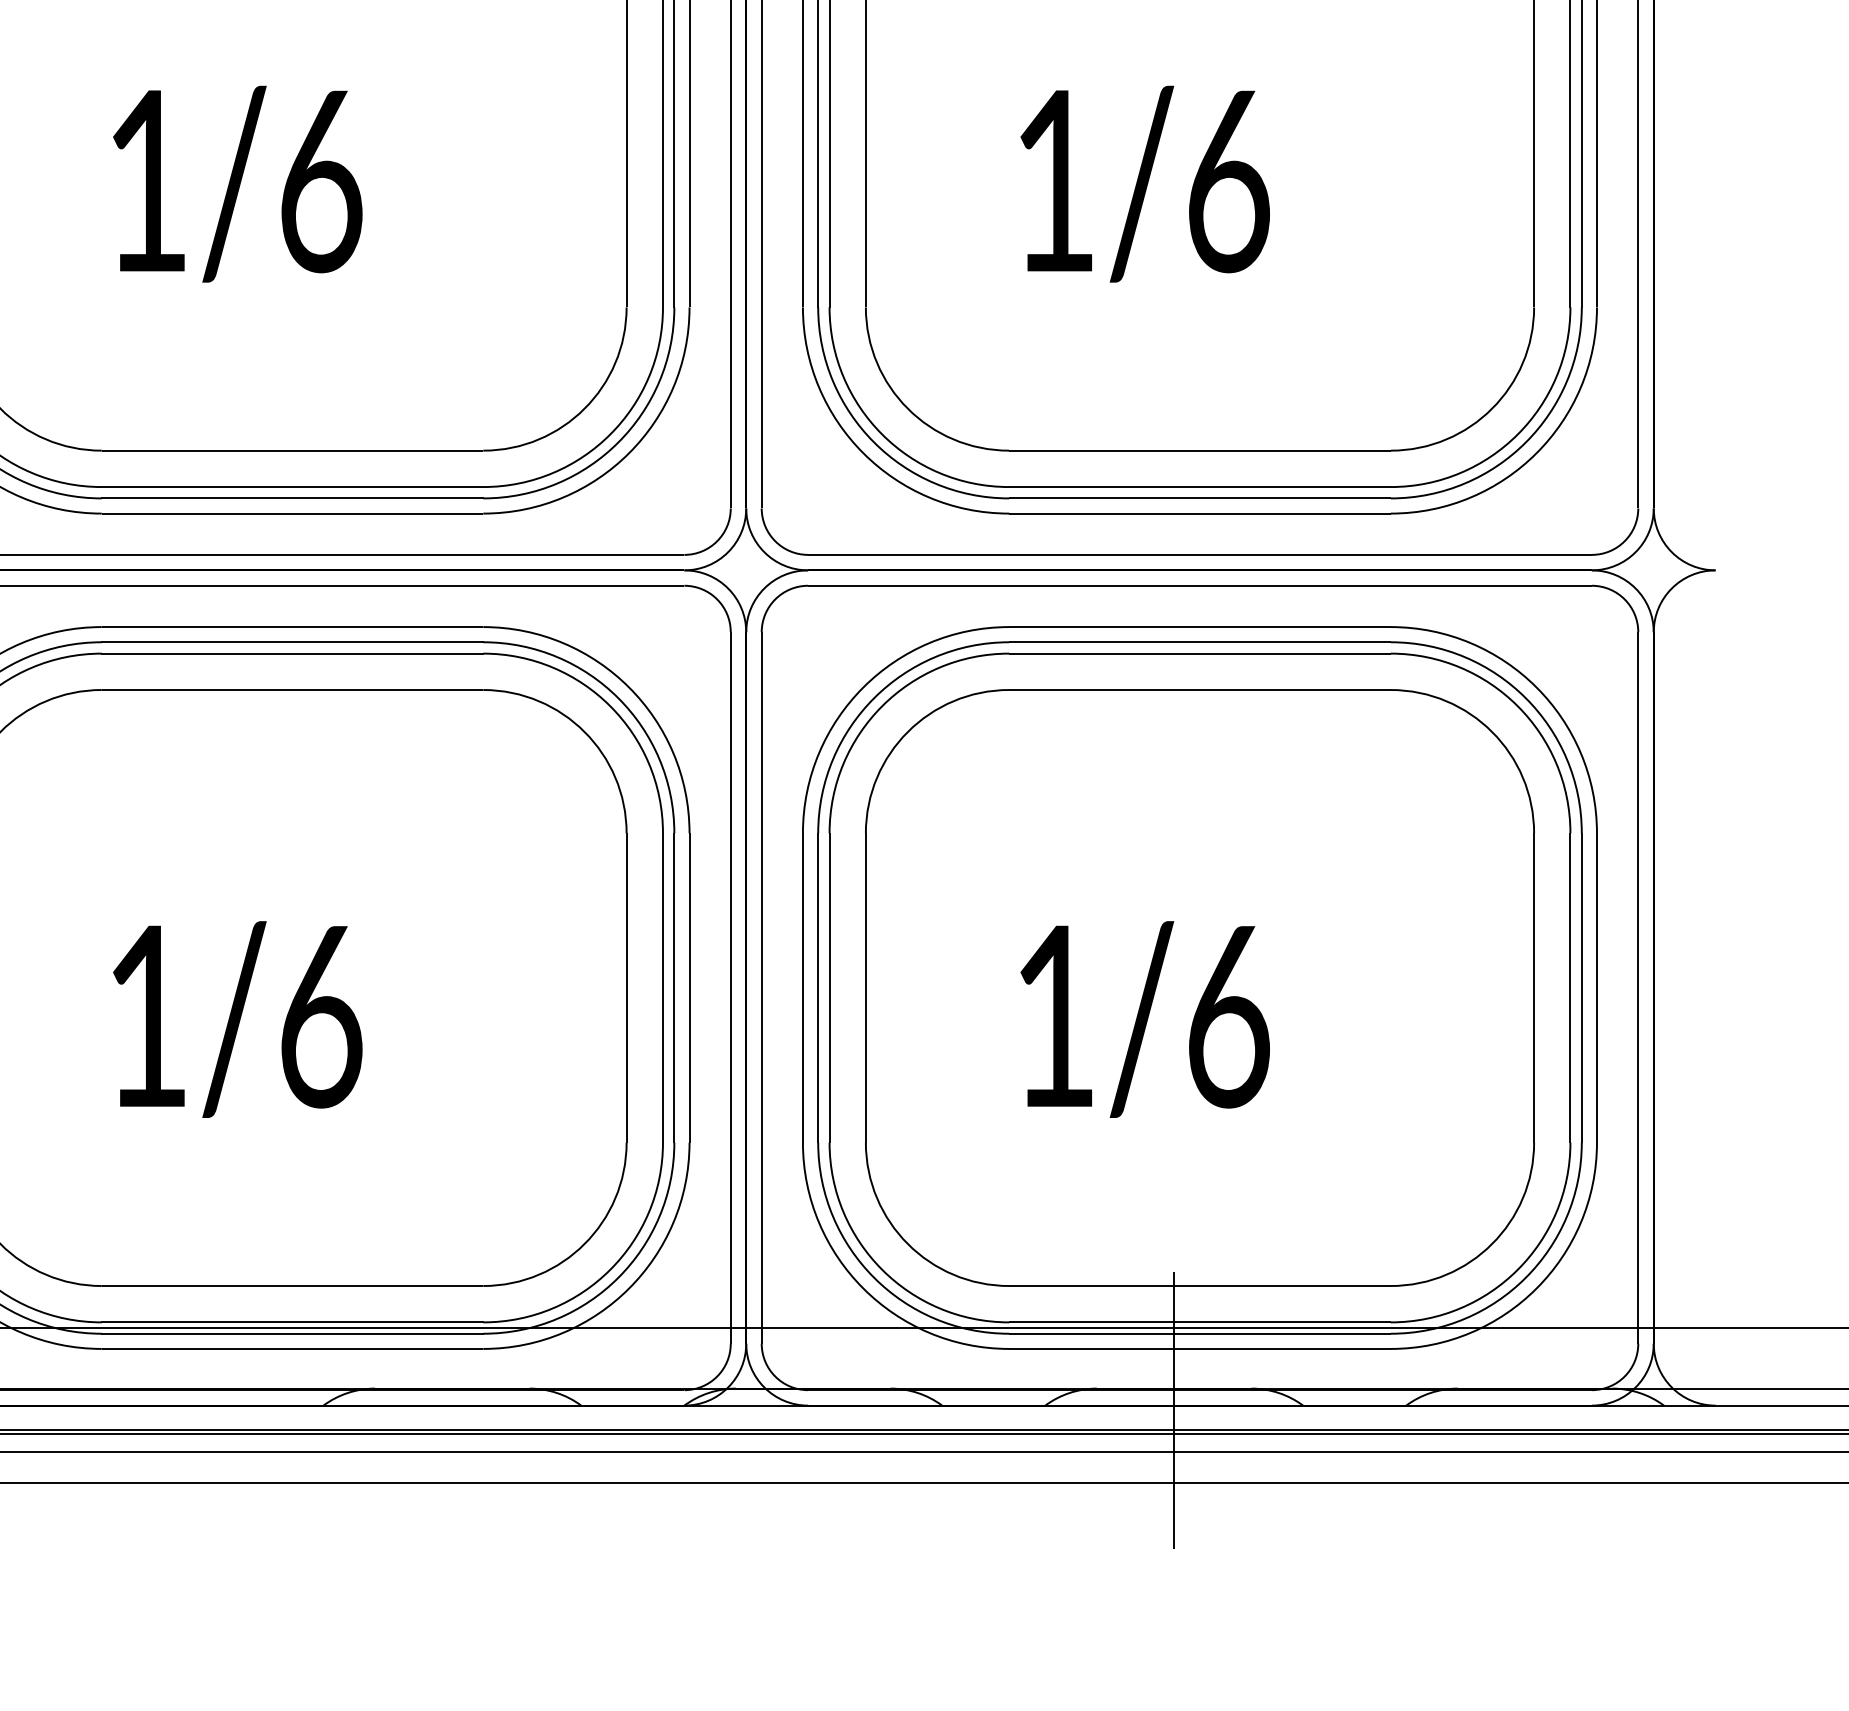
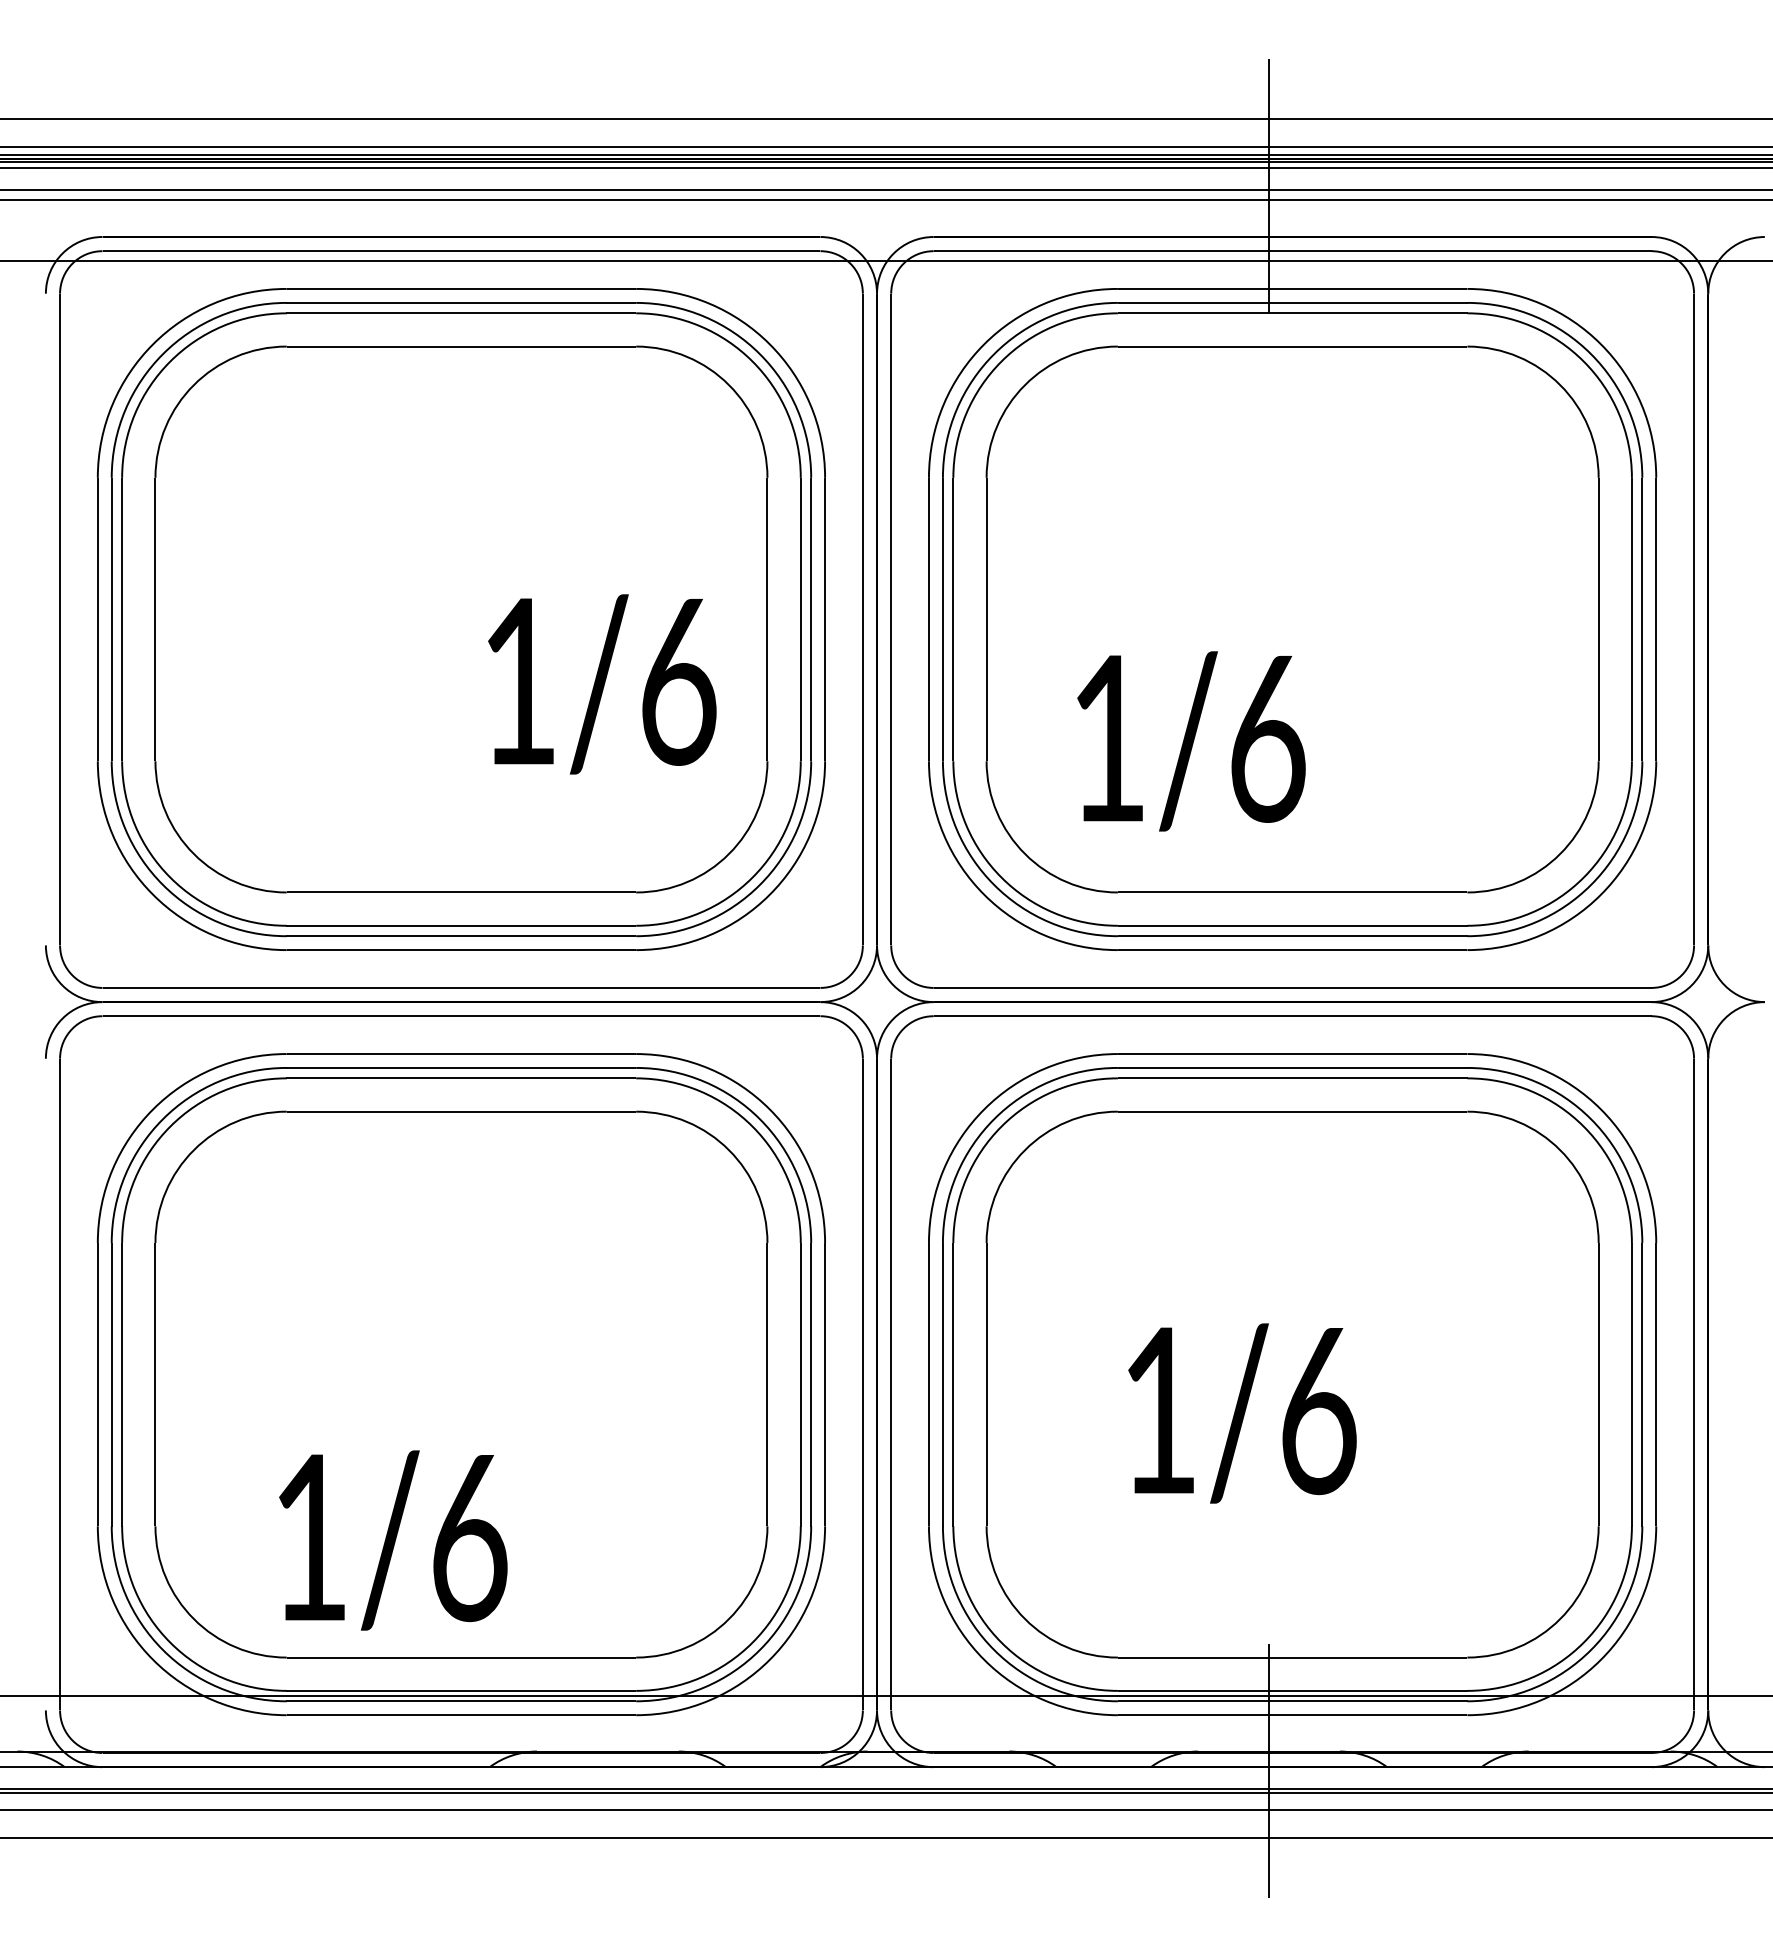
text: (237, 184) -> (602, 684), moved
text: (1145, 184) -> (1191, 741), moved
text: (237, 1019) -> (393, 1540), moved

